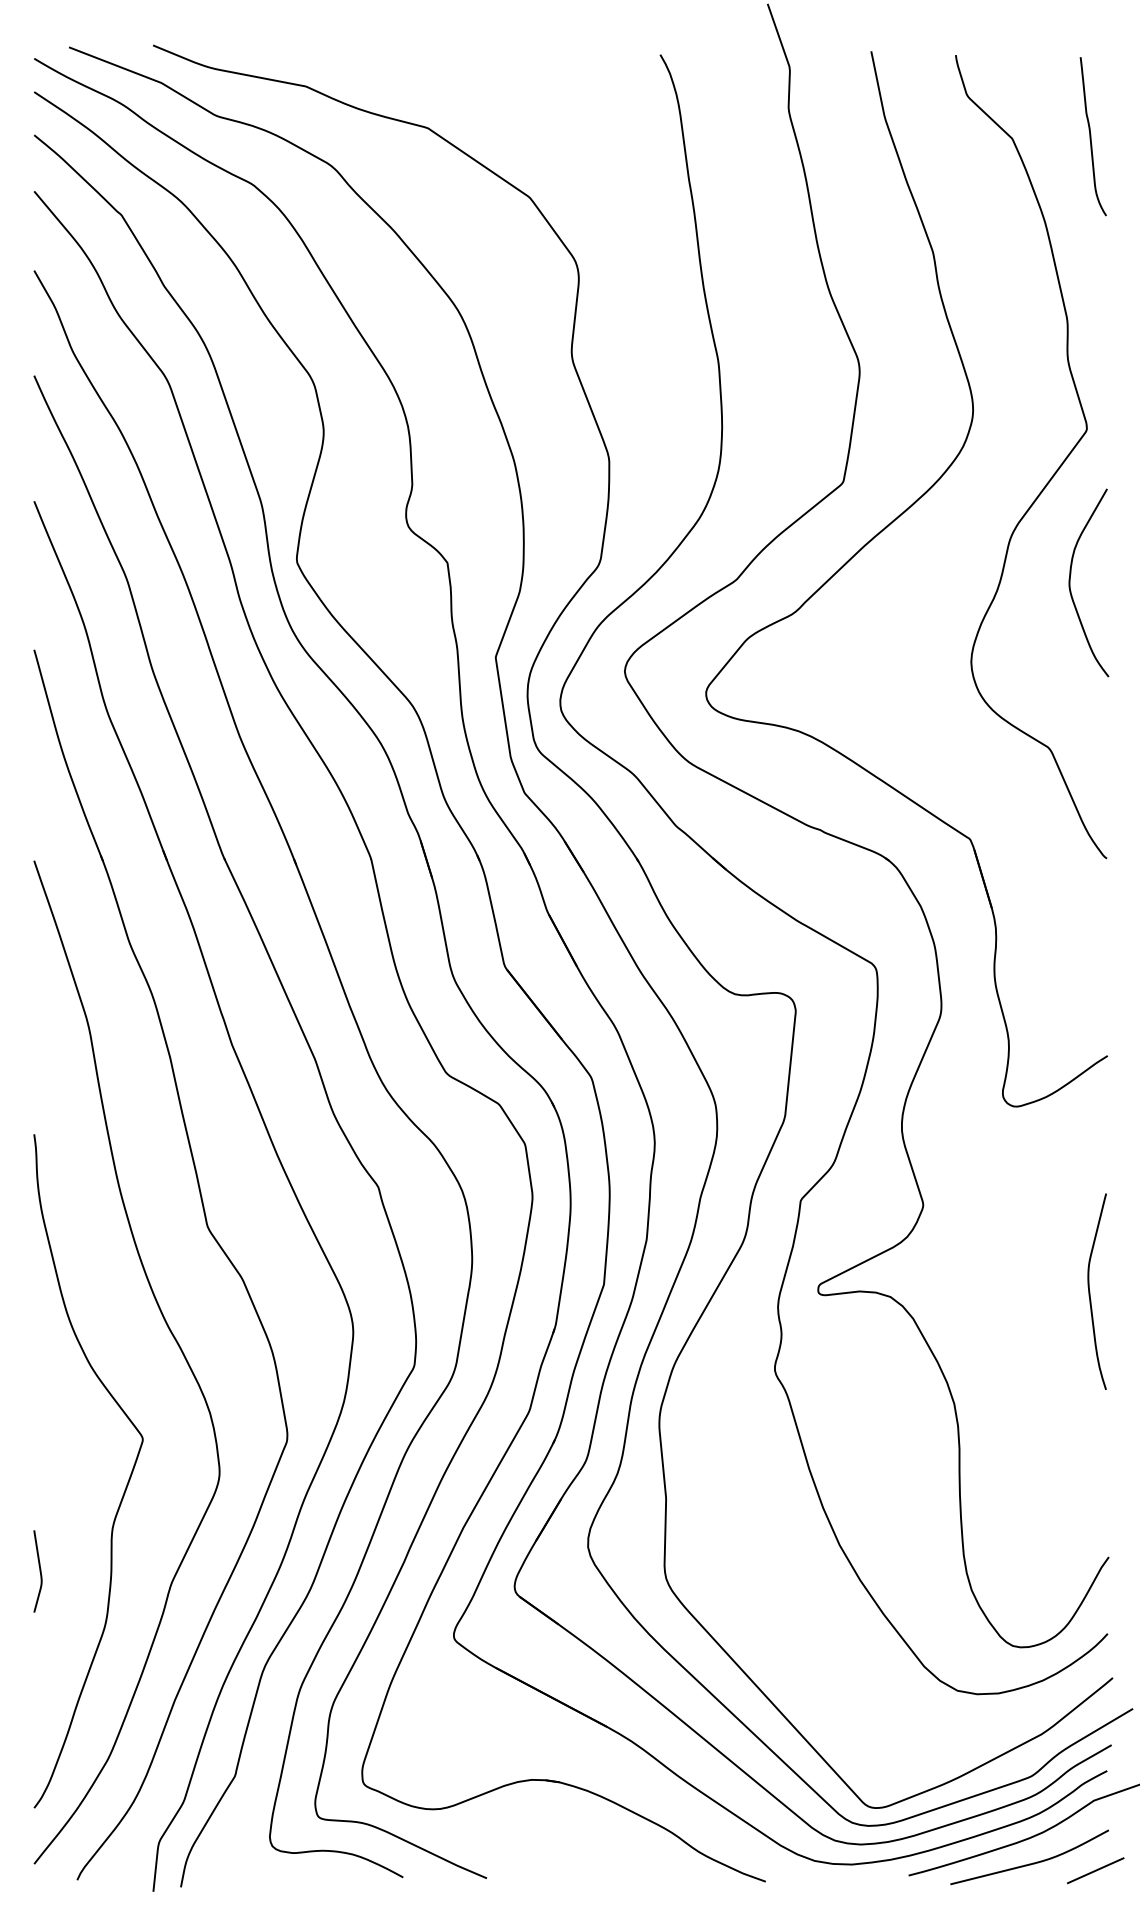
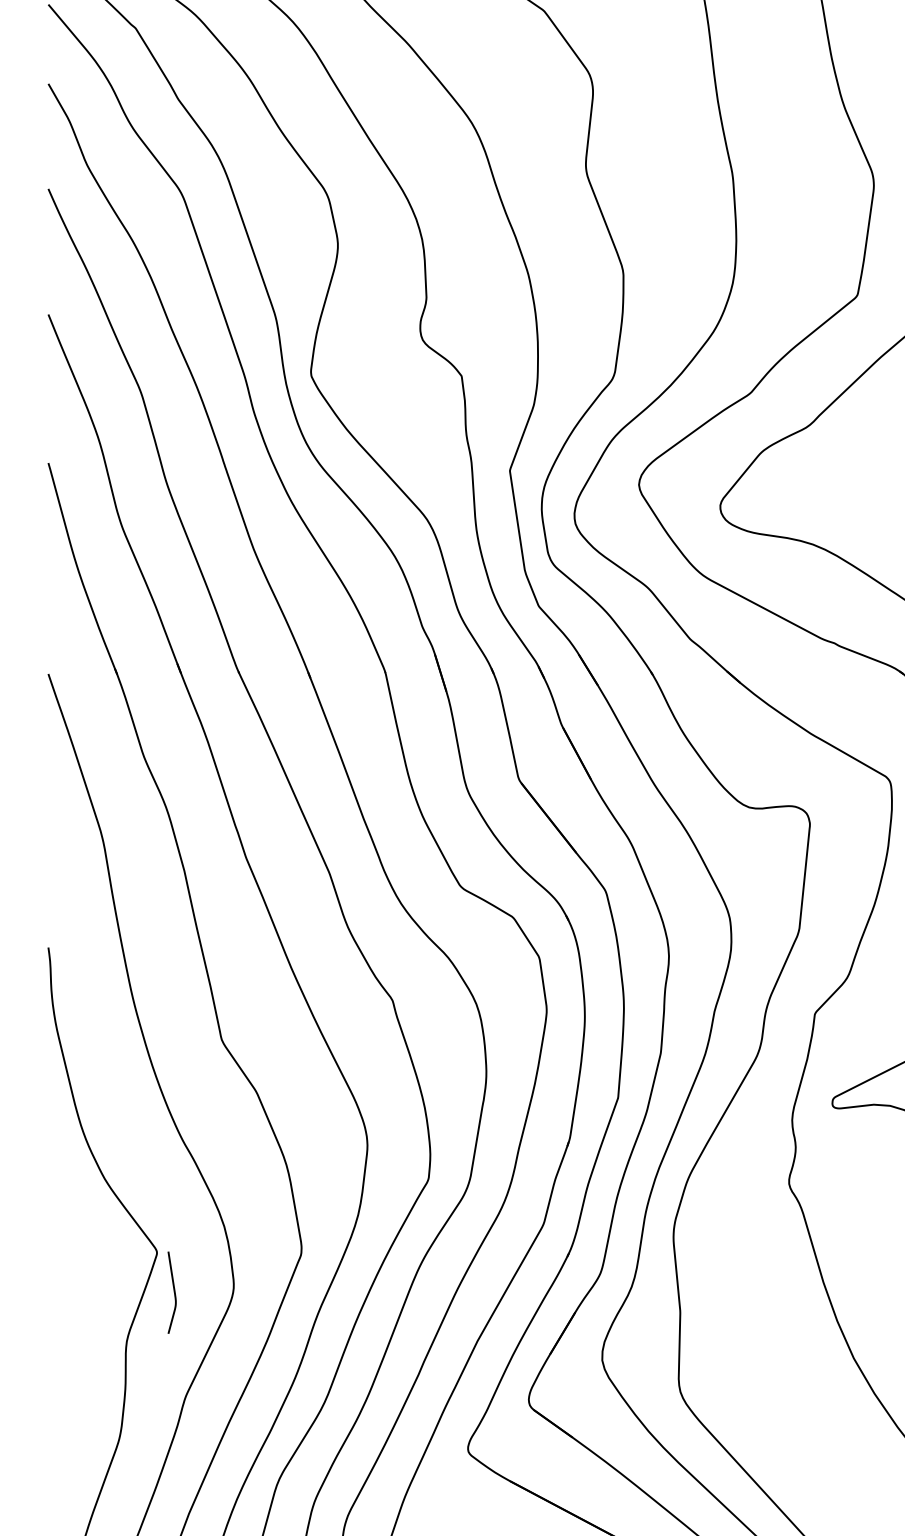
curve: (39, 1571) -> (173, 1292), moved

